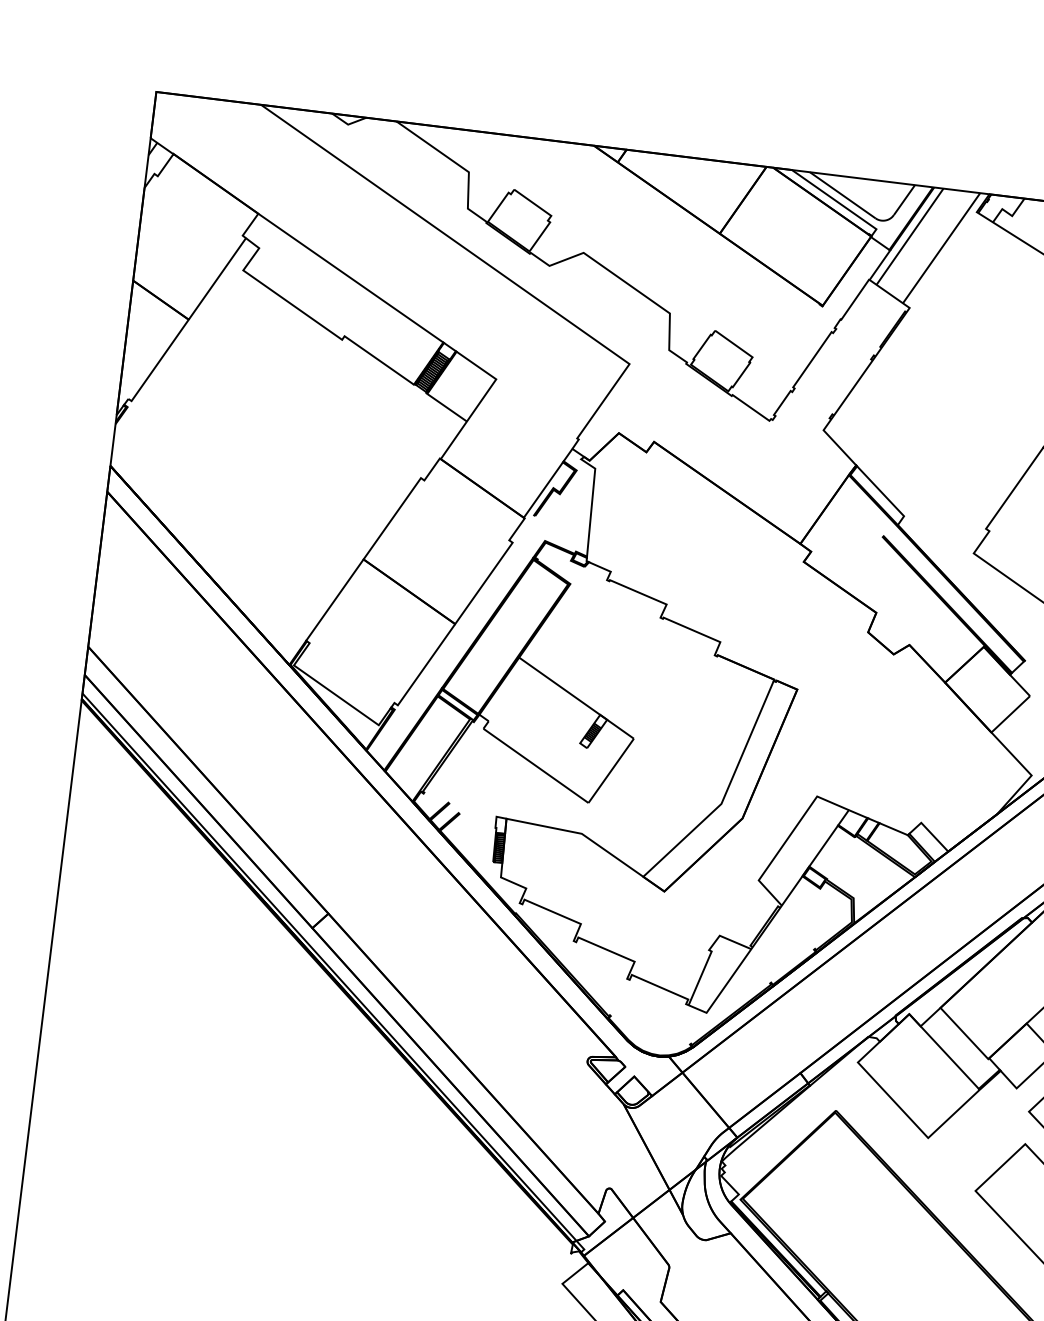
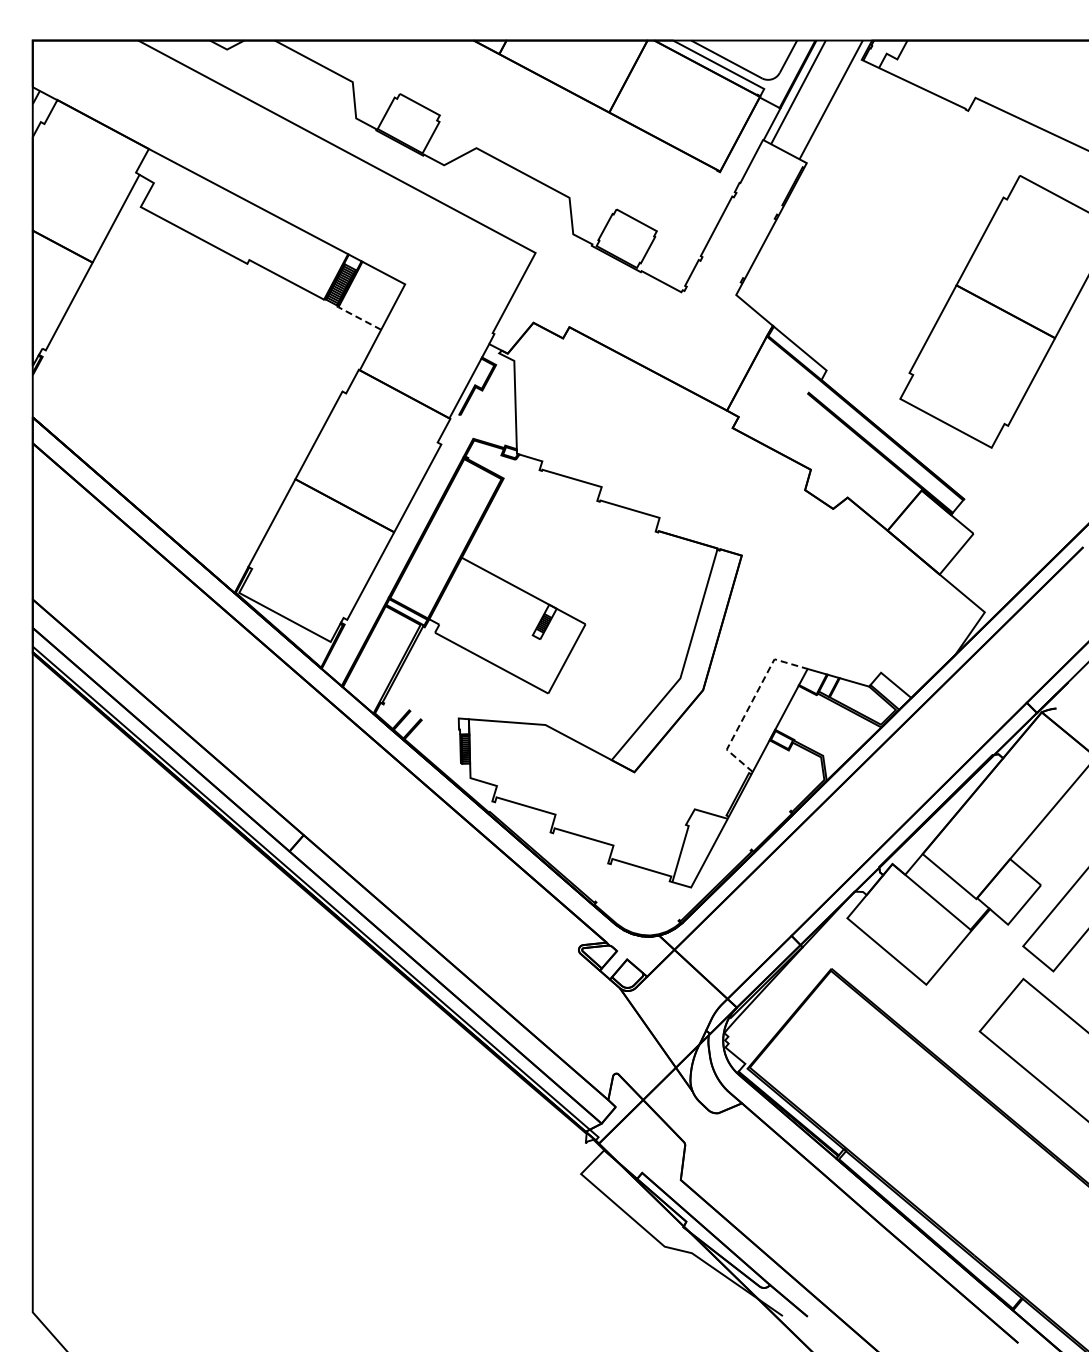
line: (446, 407) -> (359, 318), solid -> dashed
line: (787, 838) -> (750, 704), solid -> dashed

